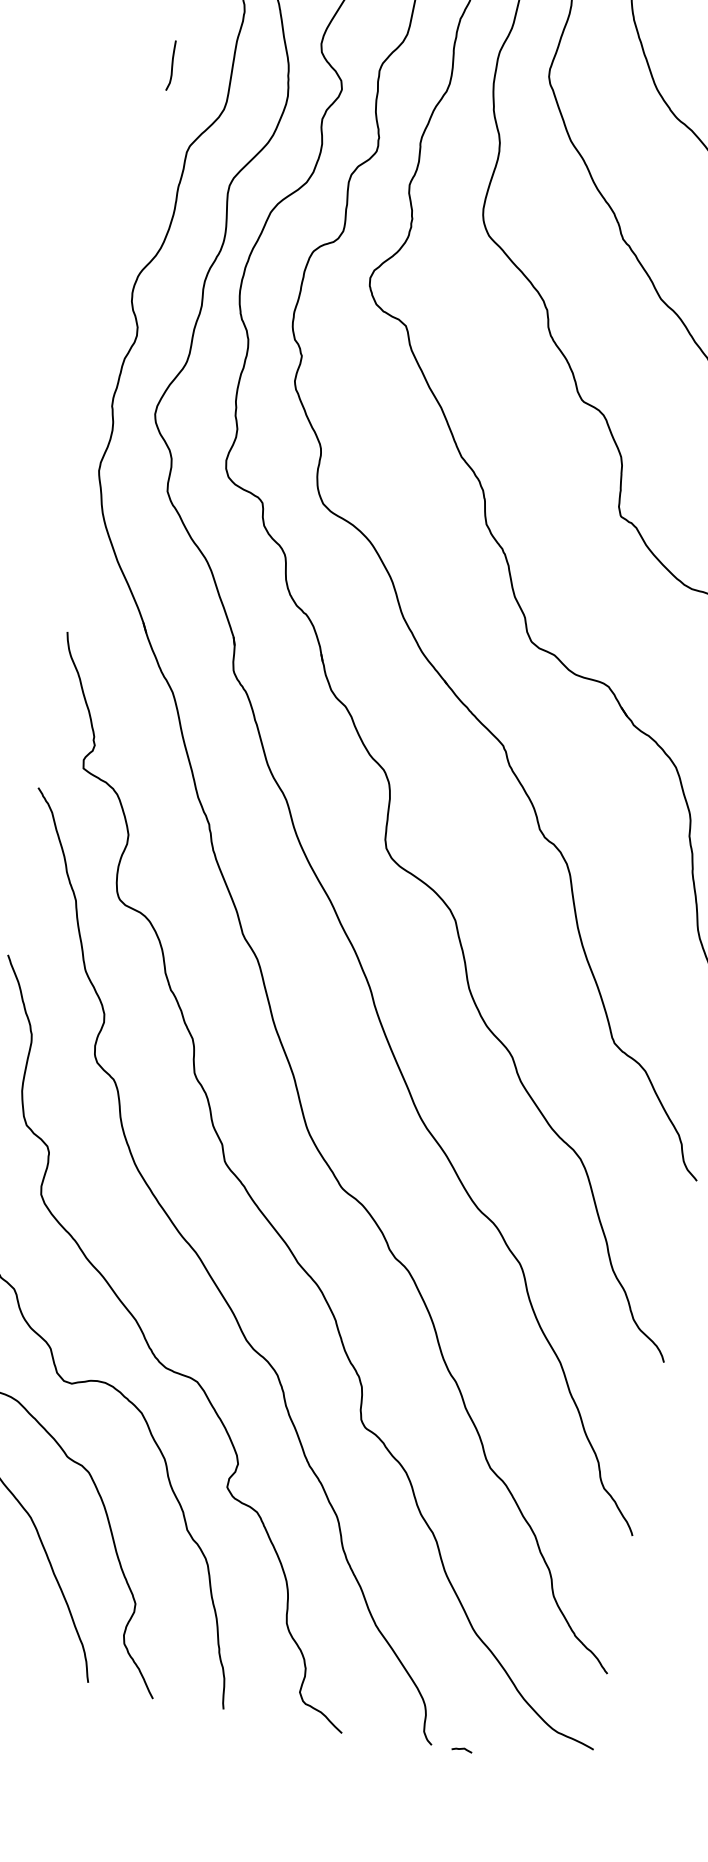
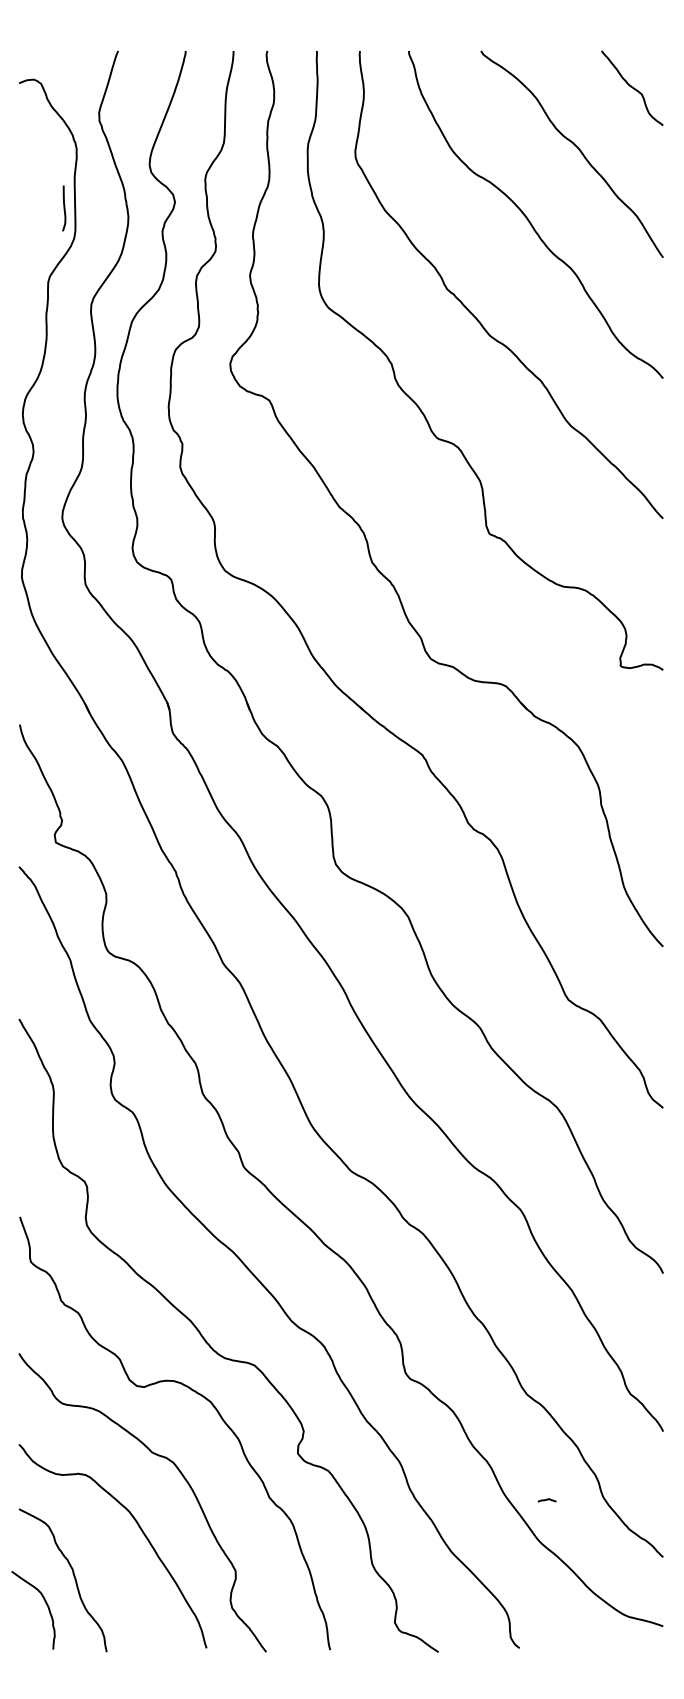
curve: (172, 65) -> (64, 208), moved
curve: (461, 1749) -> (546, 1500), moved

